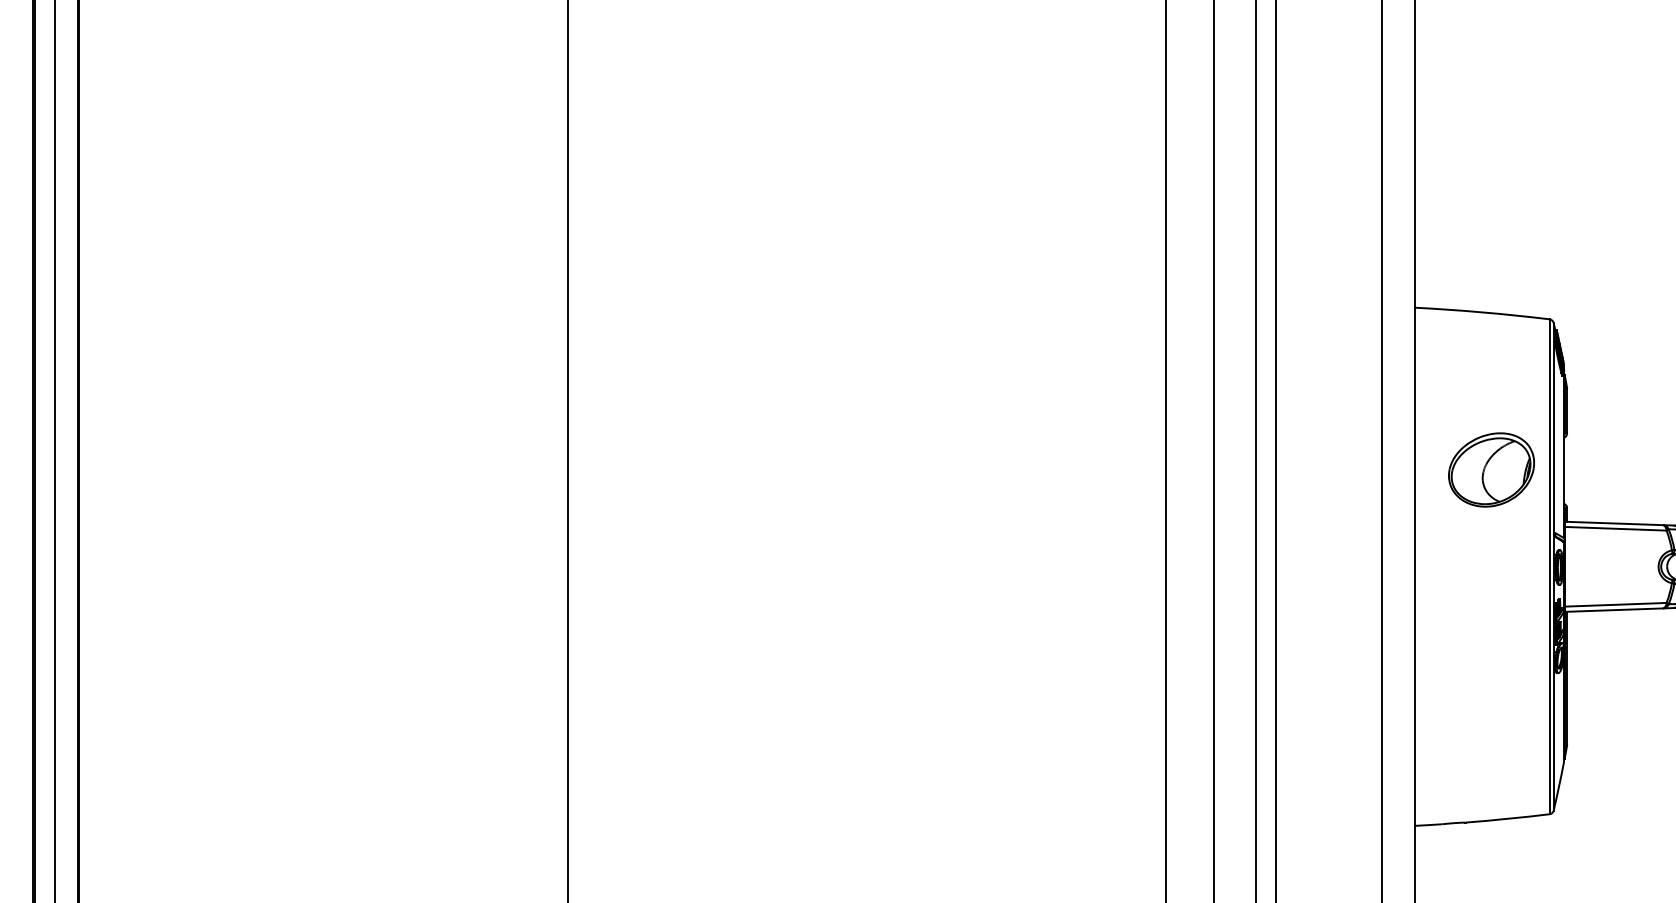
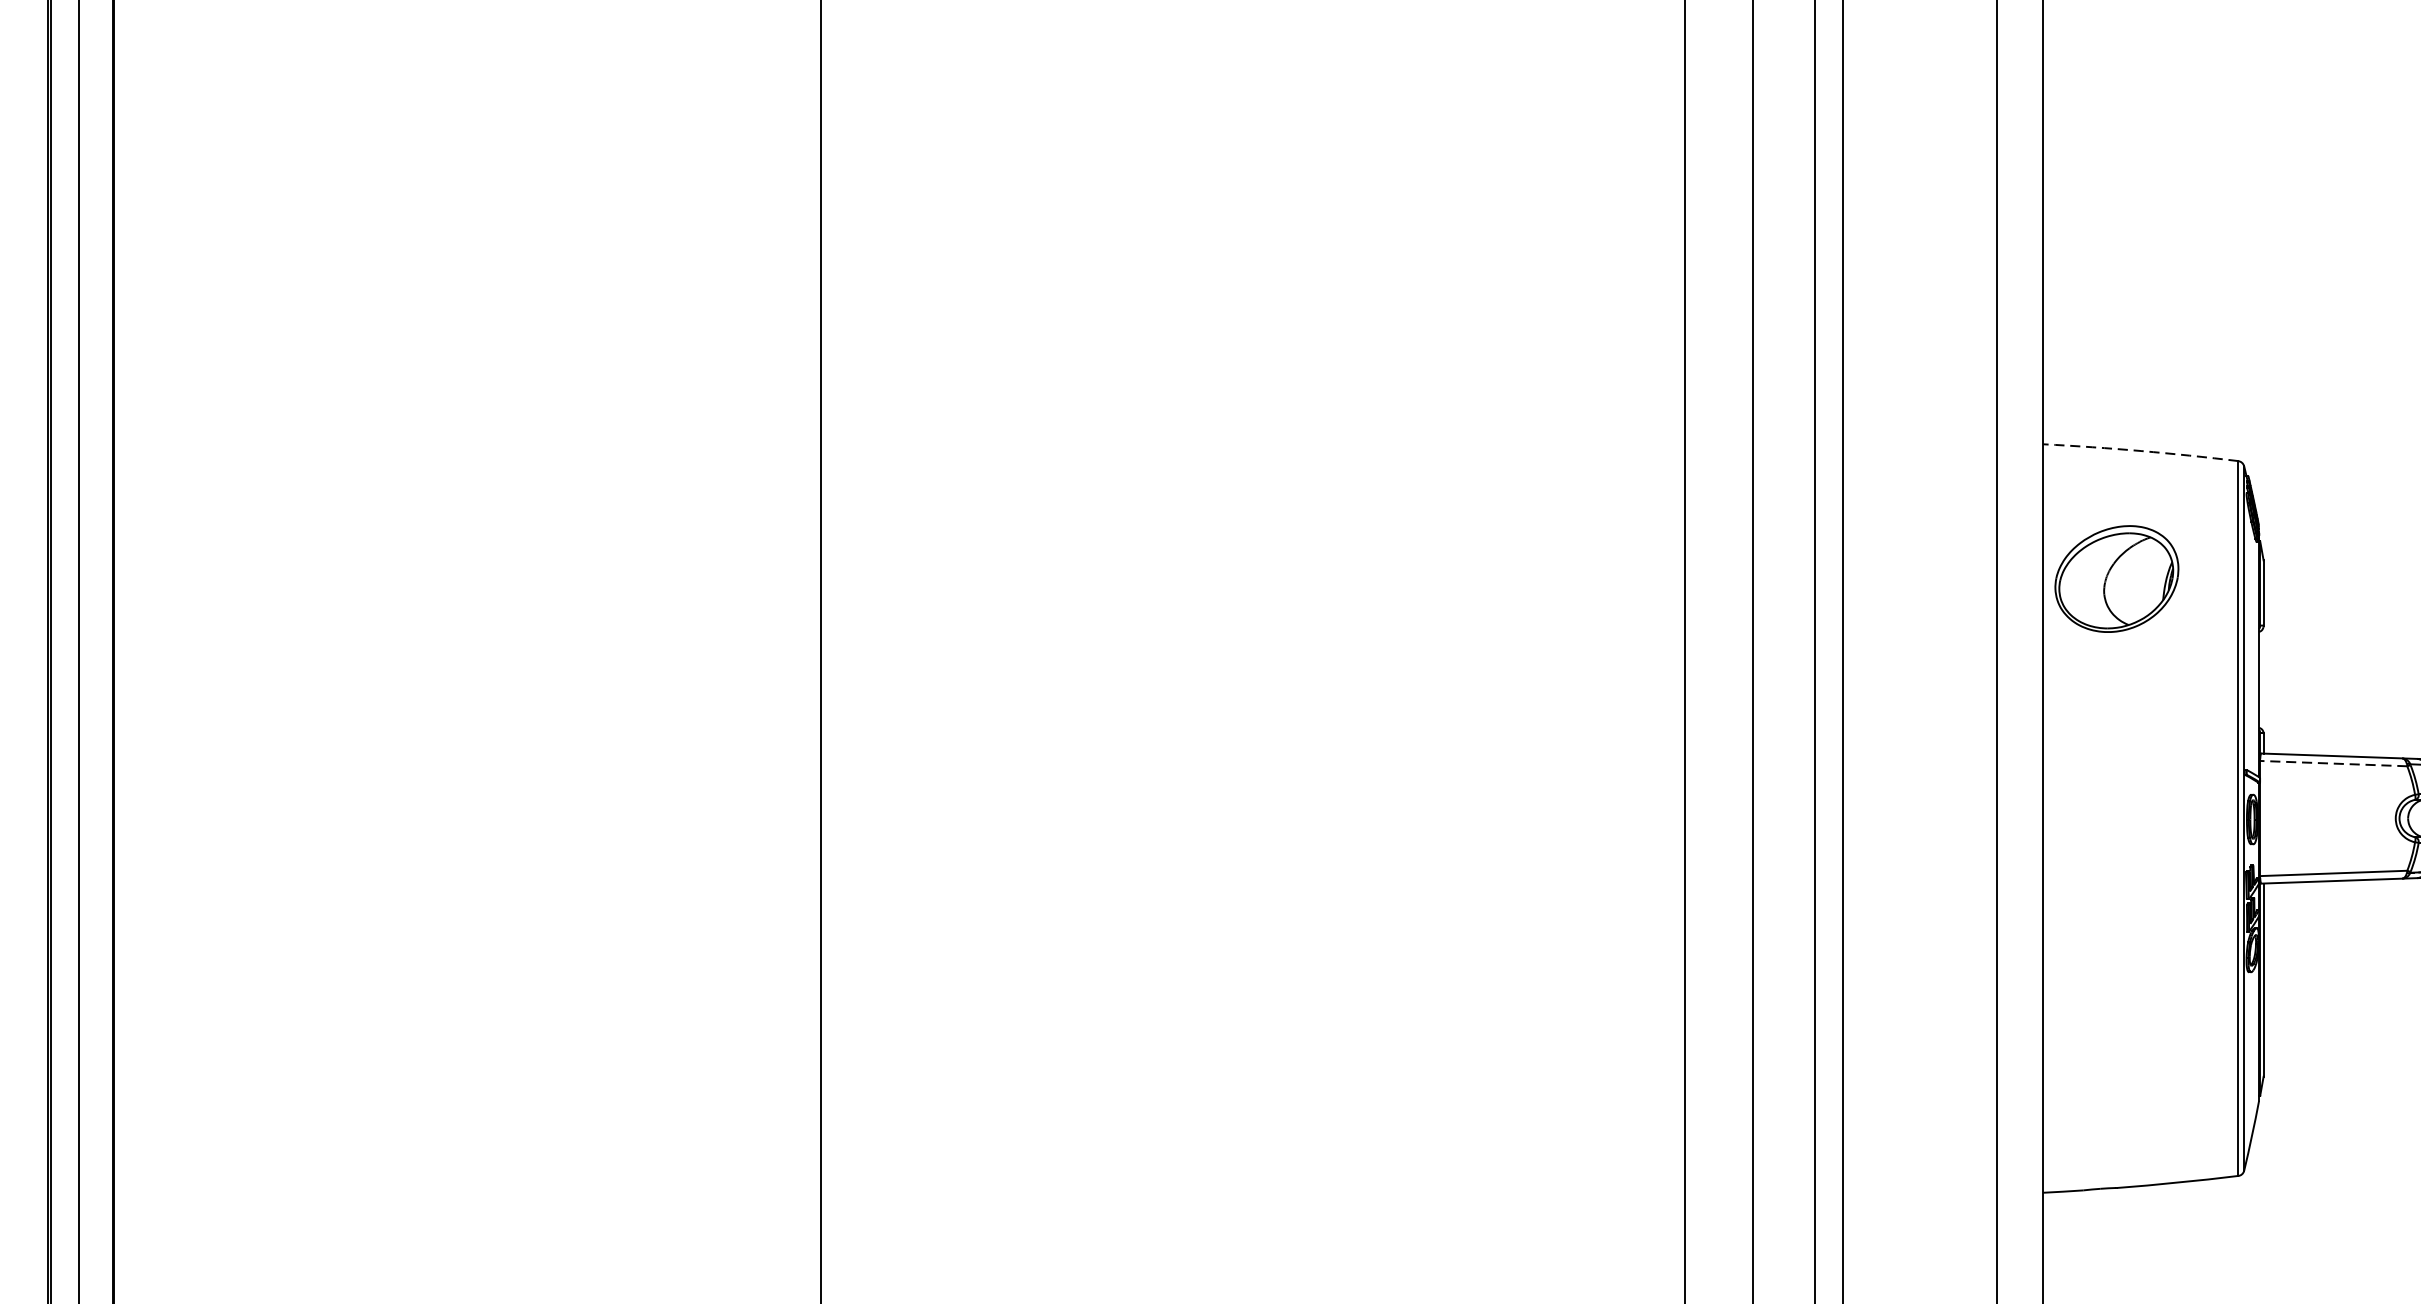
arc: (1482, 312) -> (2141, 451), solid -> dashed
part: (1491, 469) -> (2116, 578), moved
line: (1615, 528) -> (2333, 763), solid -> dashed

